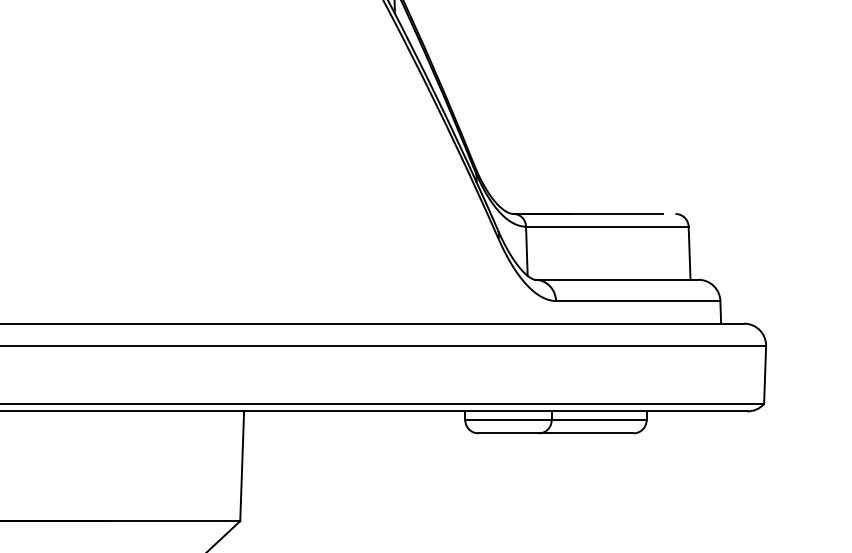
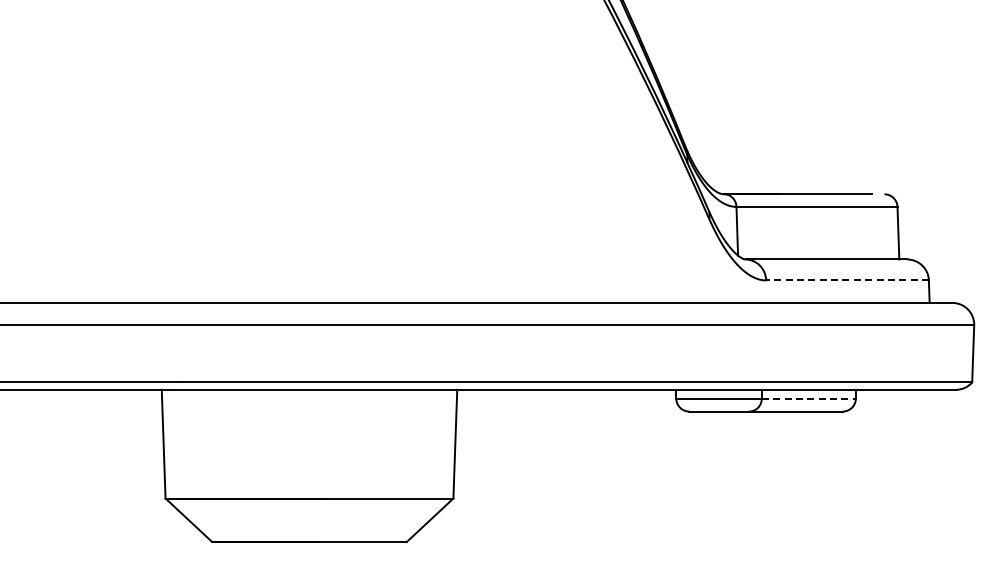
line: (638, 301) -> (847, 280), solid -> dashed
line: (599, 420) -> (809, 398), solid -> dashed

